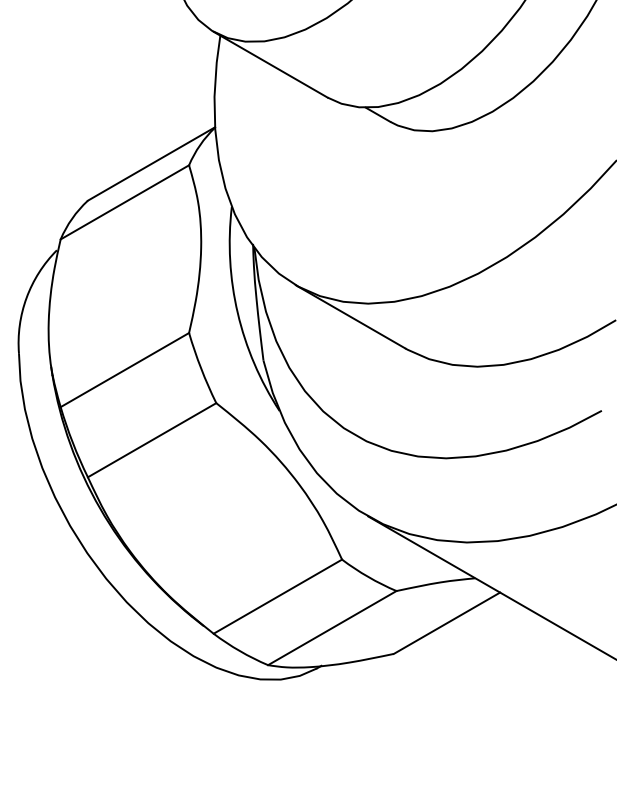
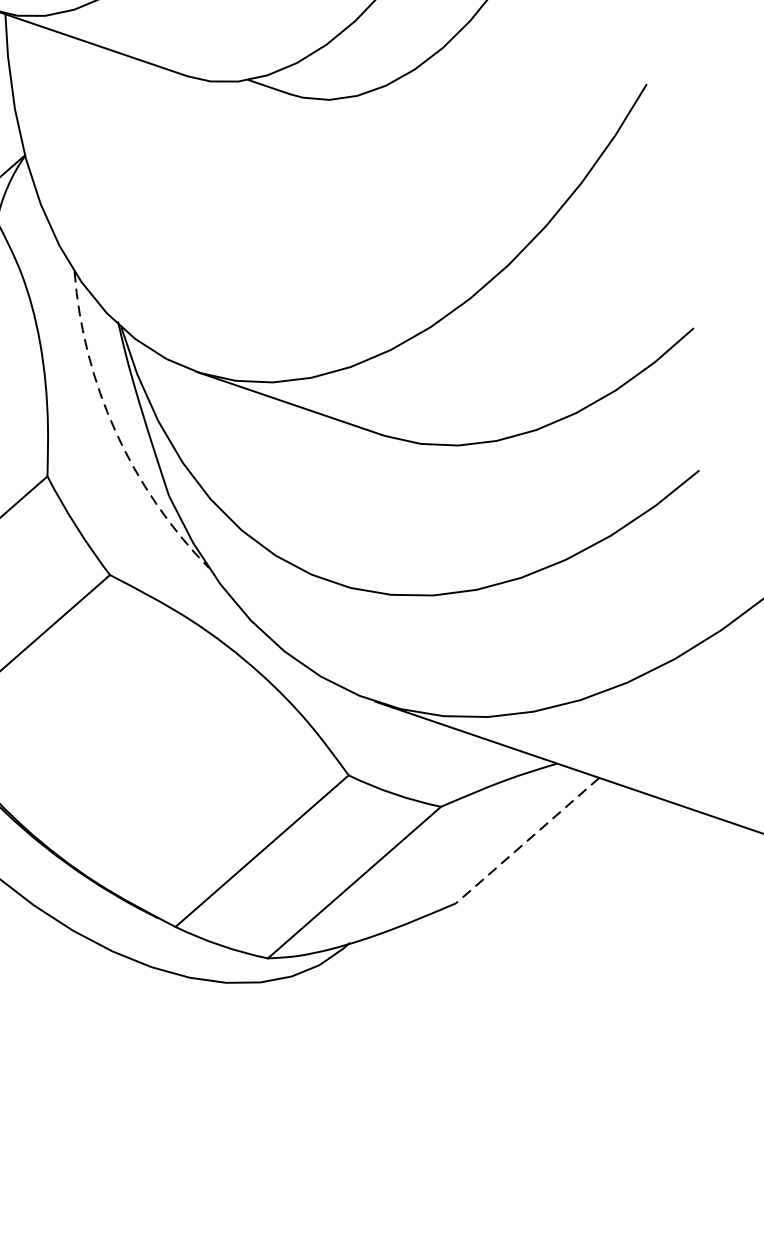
arc: (237, 313) -> (115, 432), solid -> dashed
line: (446, 623) -> (526, 841), solid -> dashed

